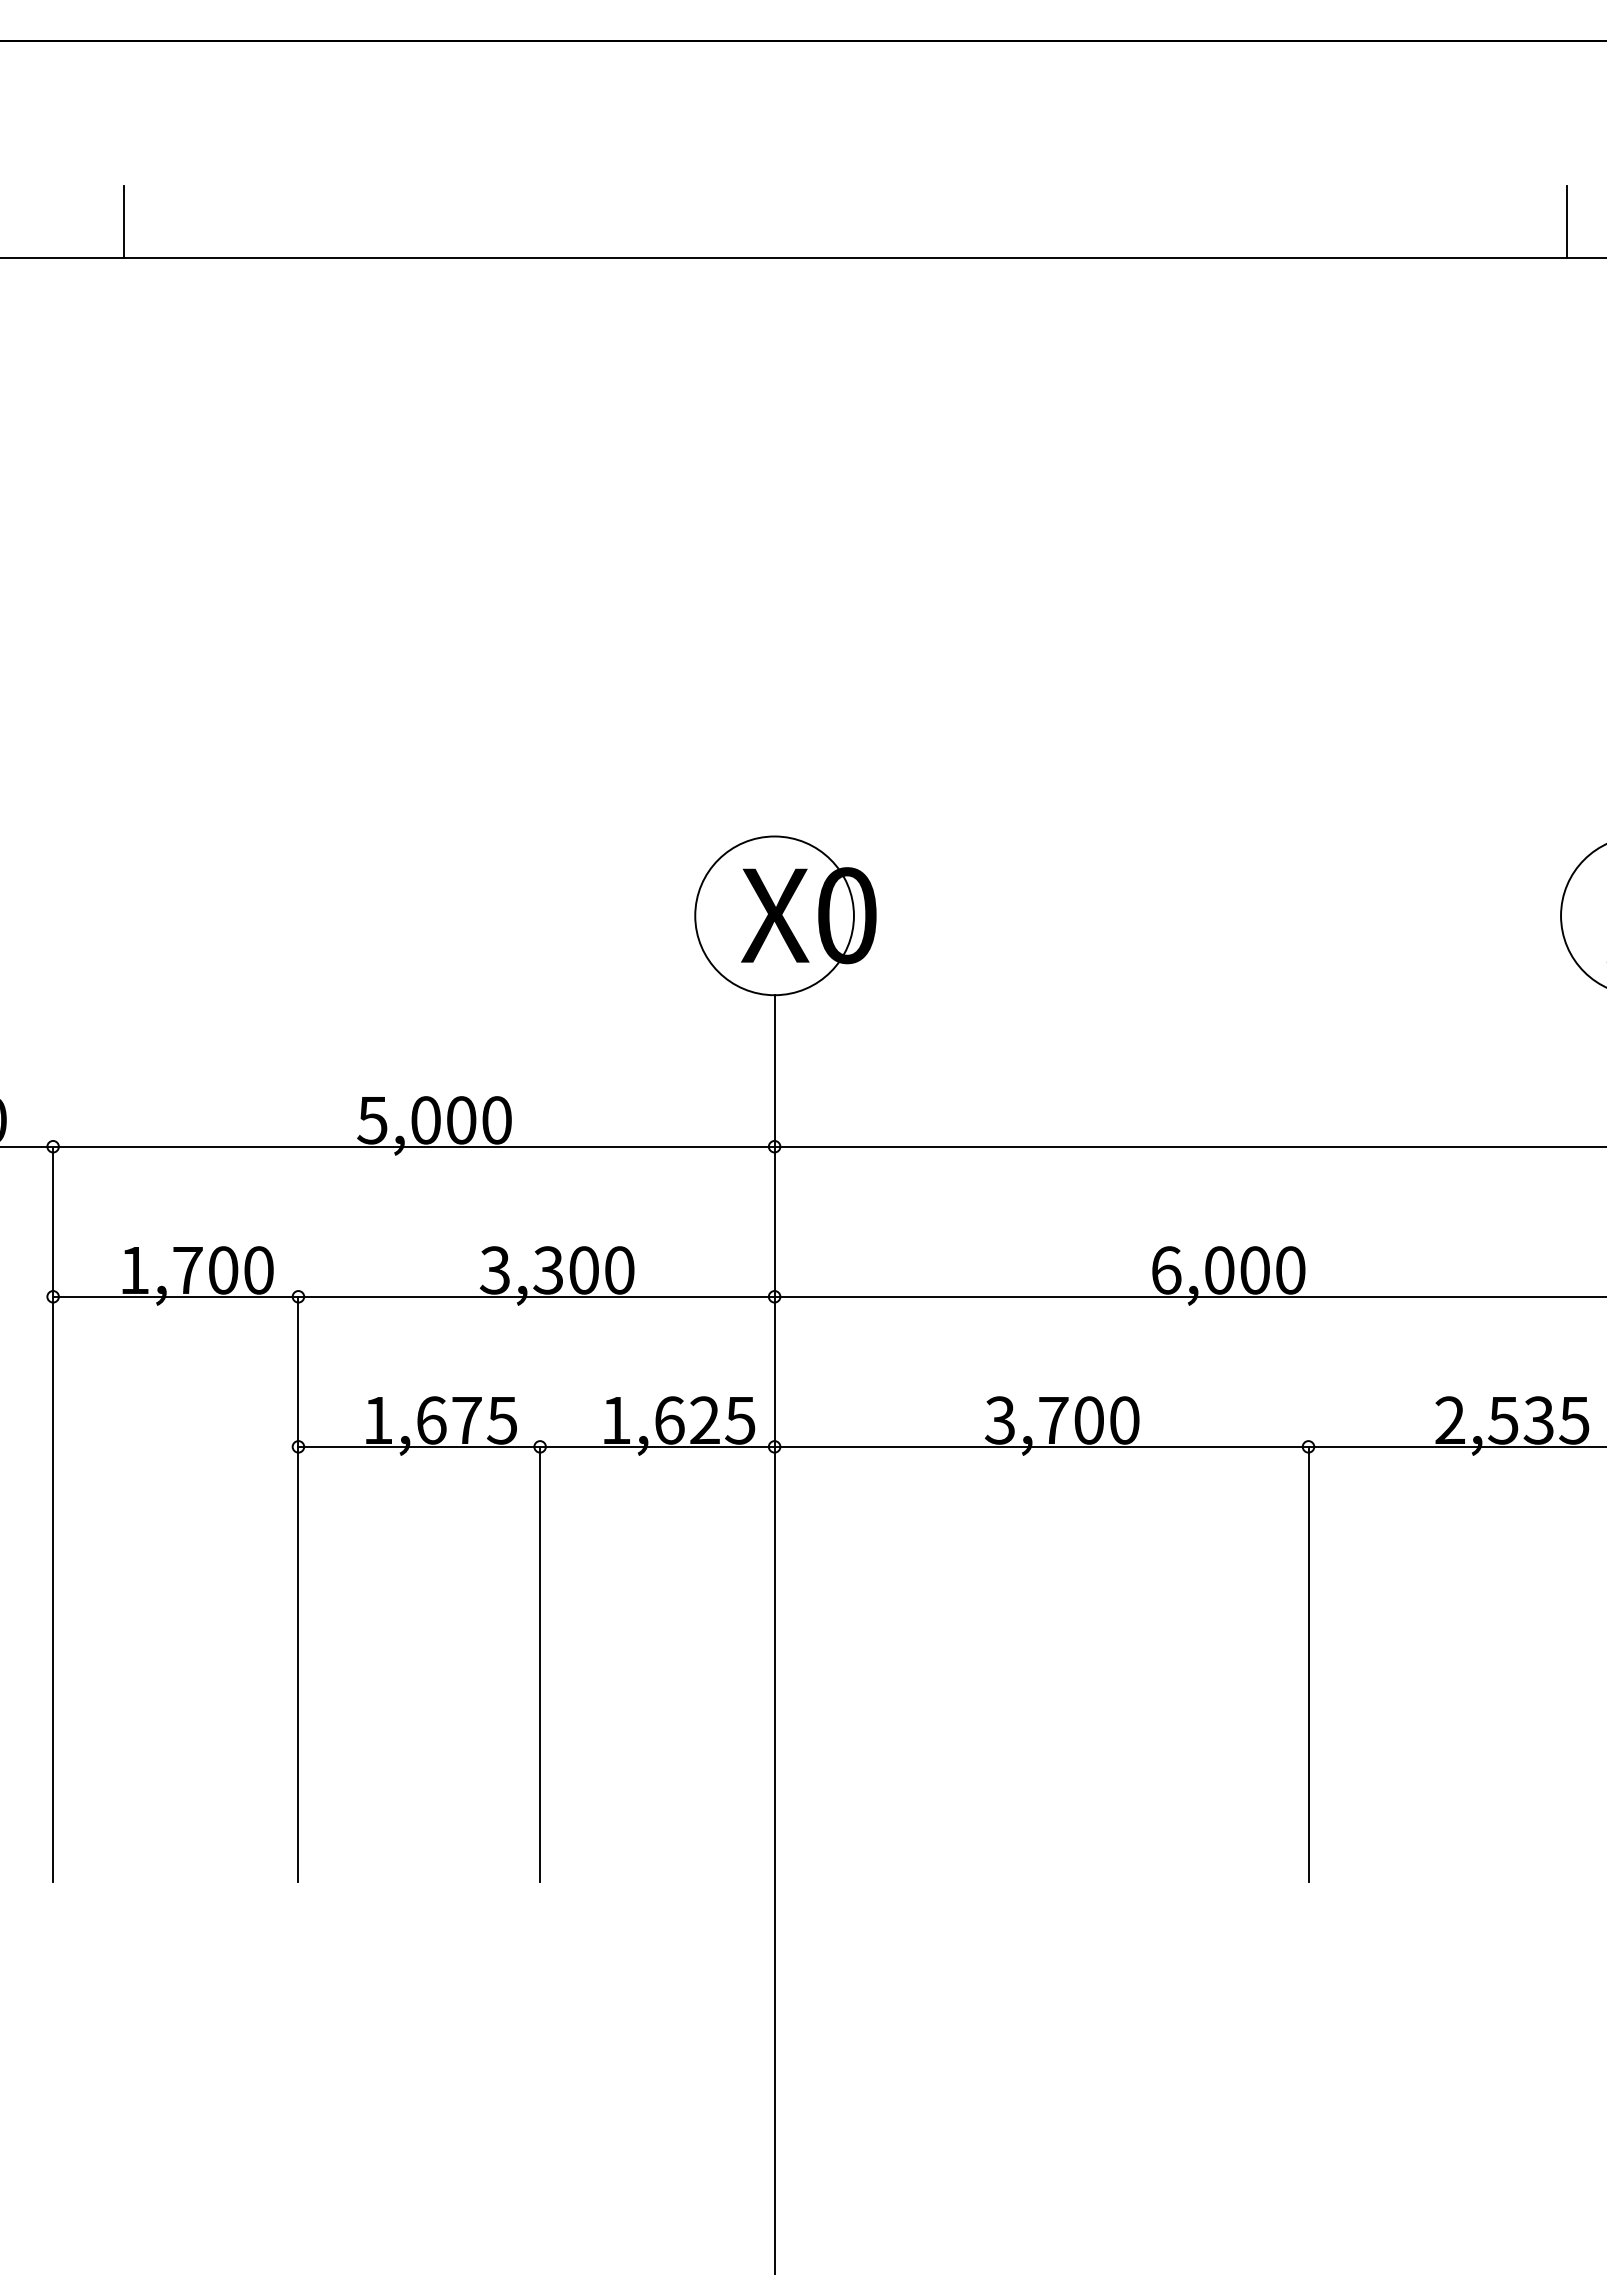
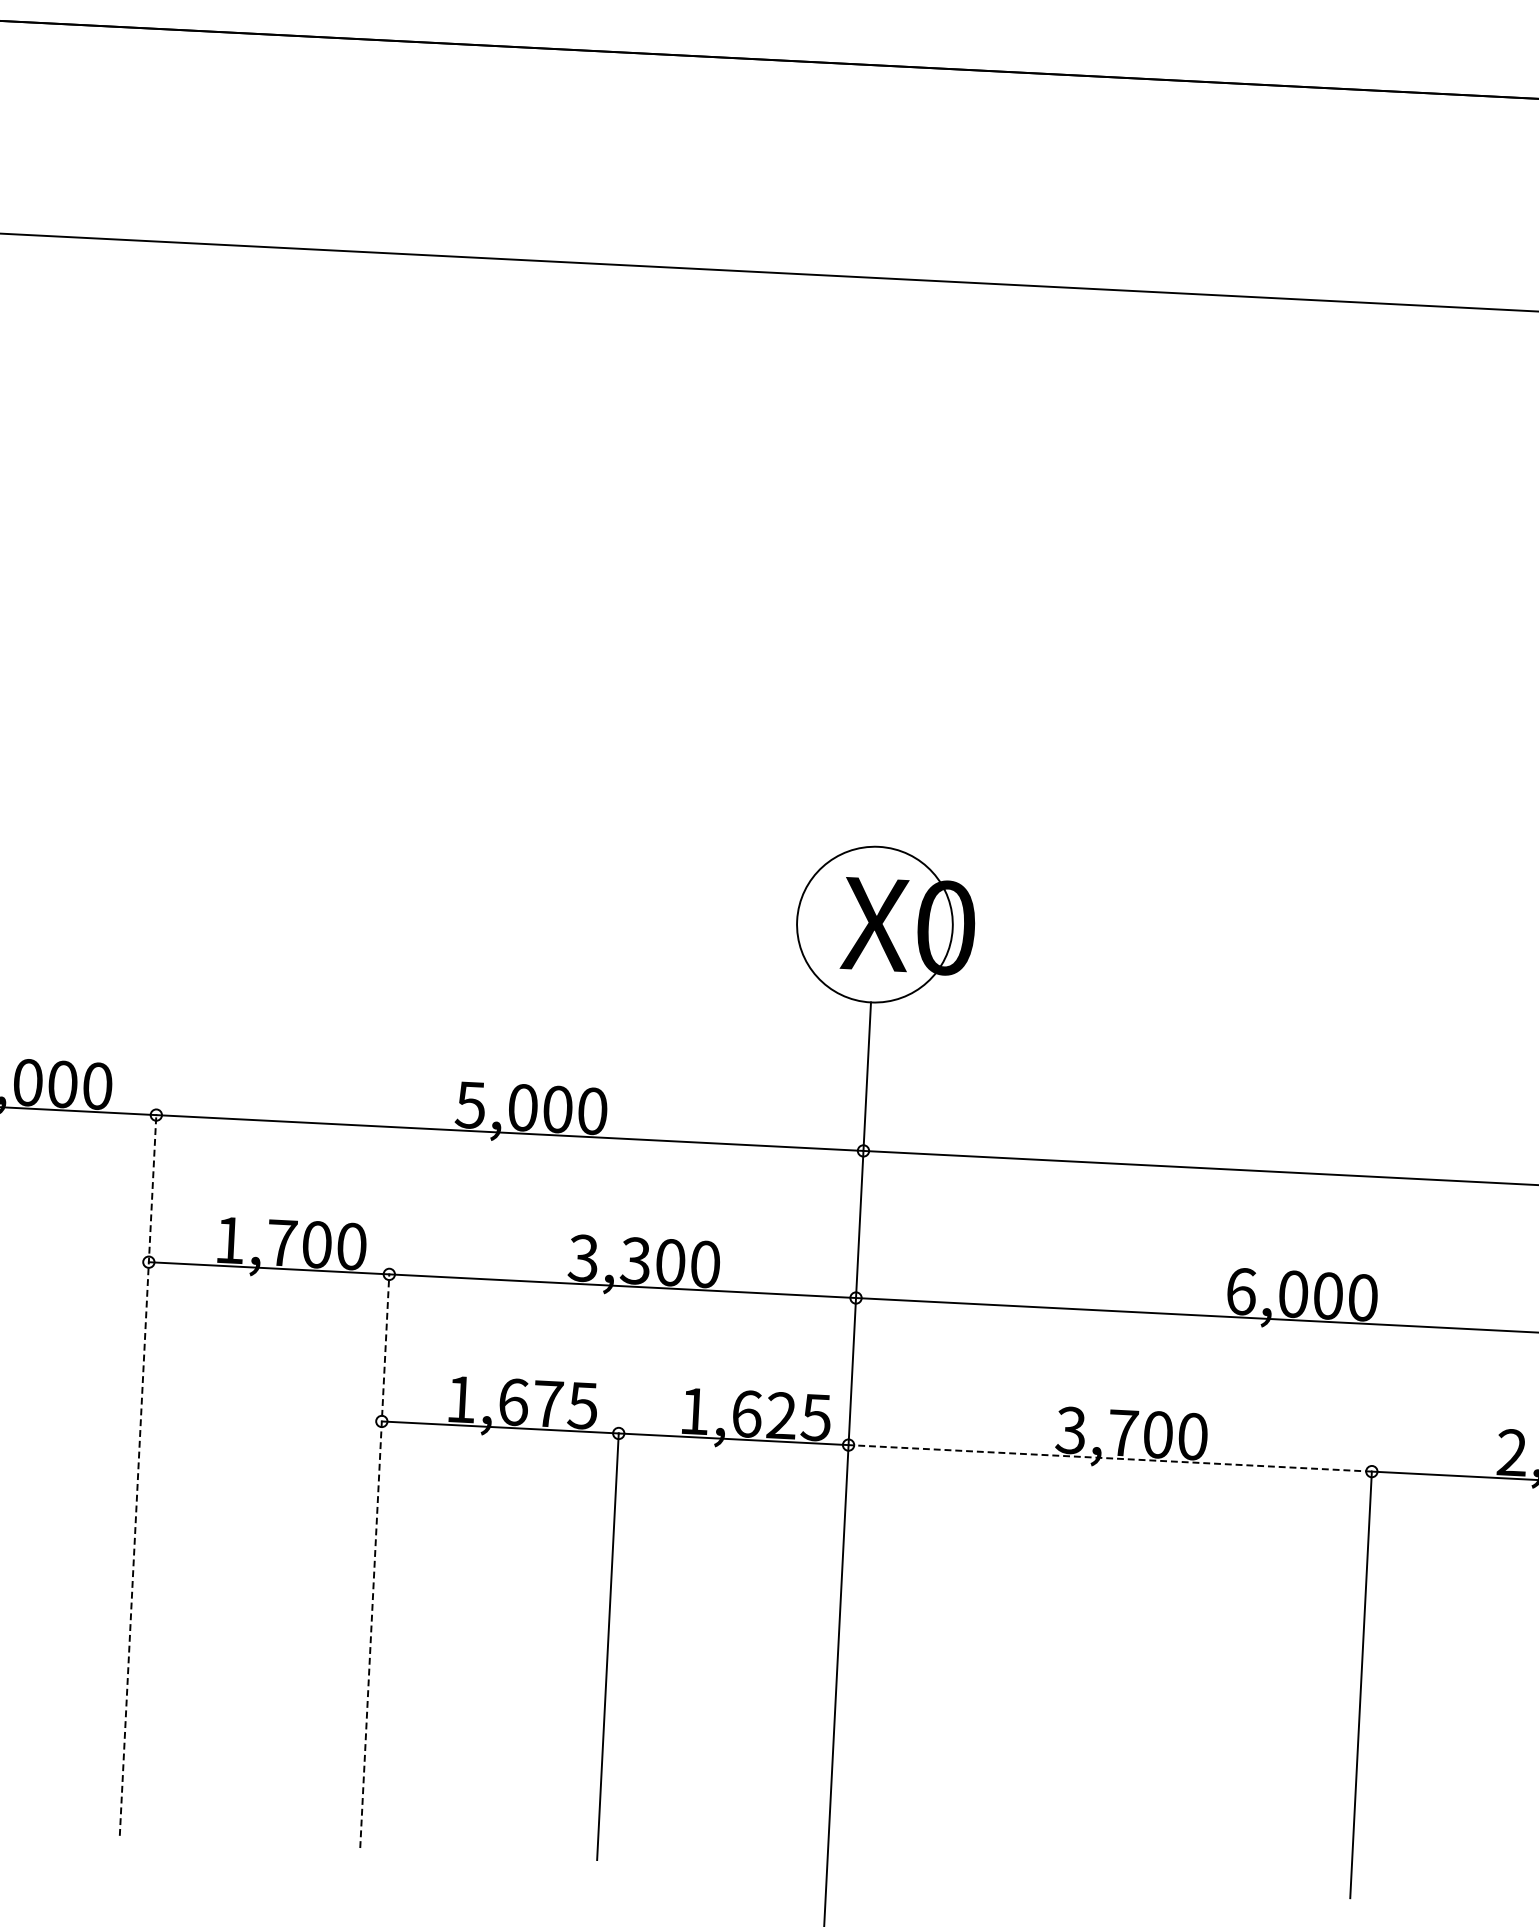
line: (124, 221) -> (272, 211), removed
line: (1041, 1446) -> (1110, 1458), solid -> dashed
line: (53, 1514) -> (138, 1475), solid -> dashed
line: (298, 1589) -> (374, 1561), solid -> dashed

